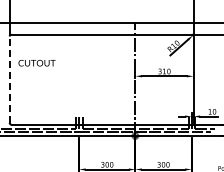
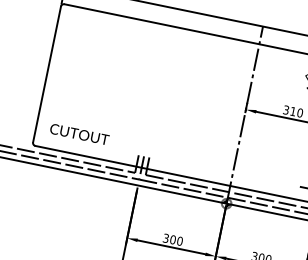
text: (36, 63) -> (78, 134), moved
line: (9, 79) -> (46, 74), dashed -> solid

